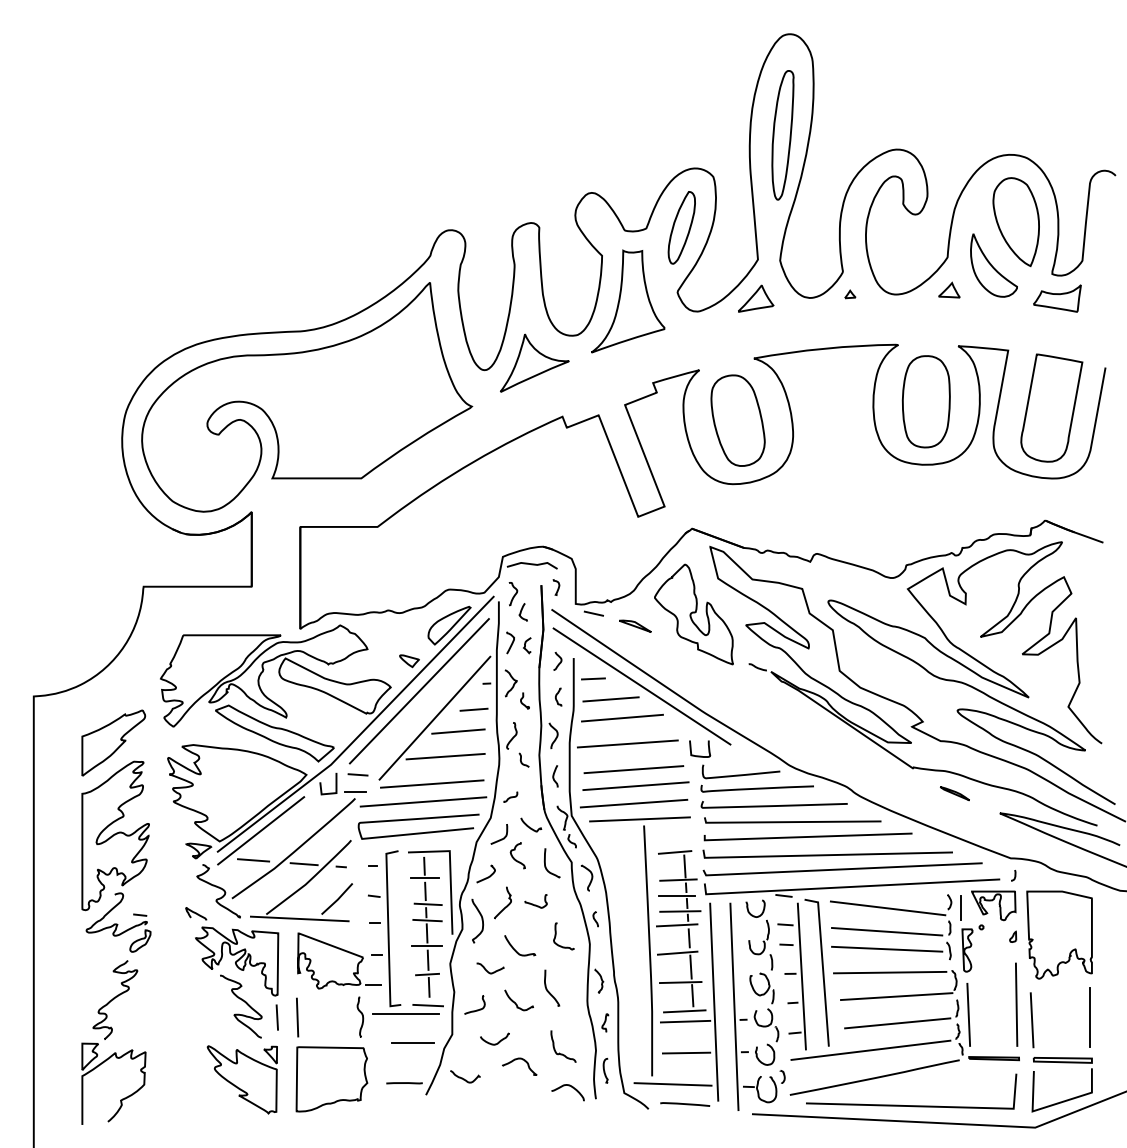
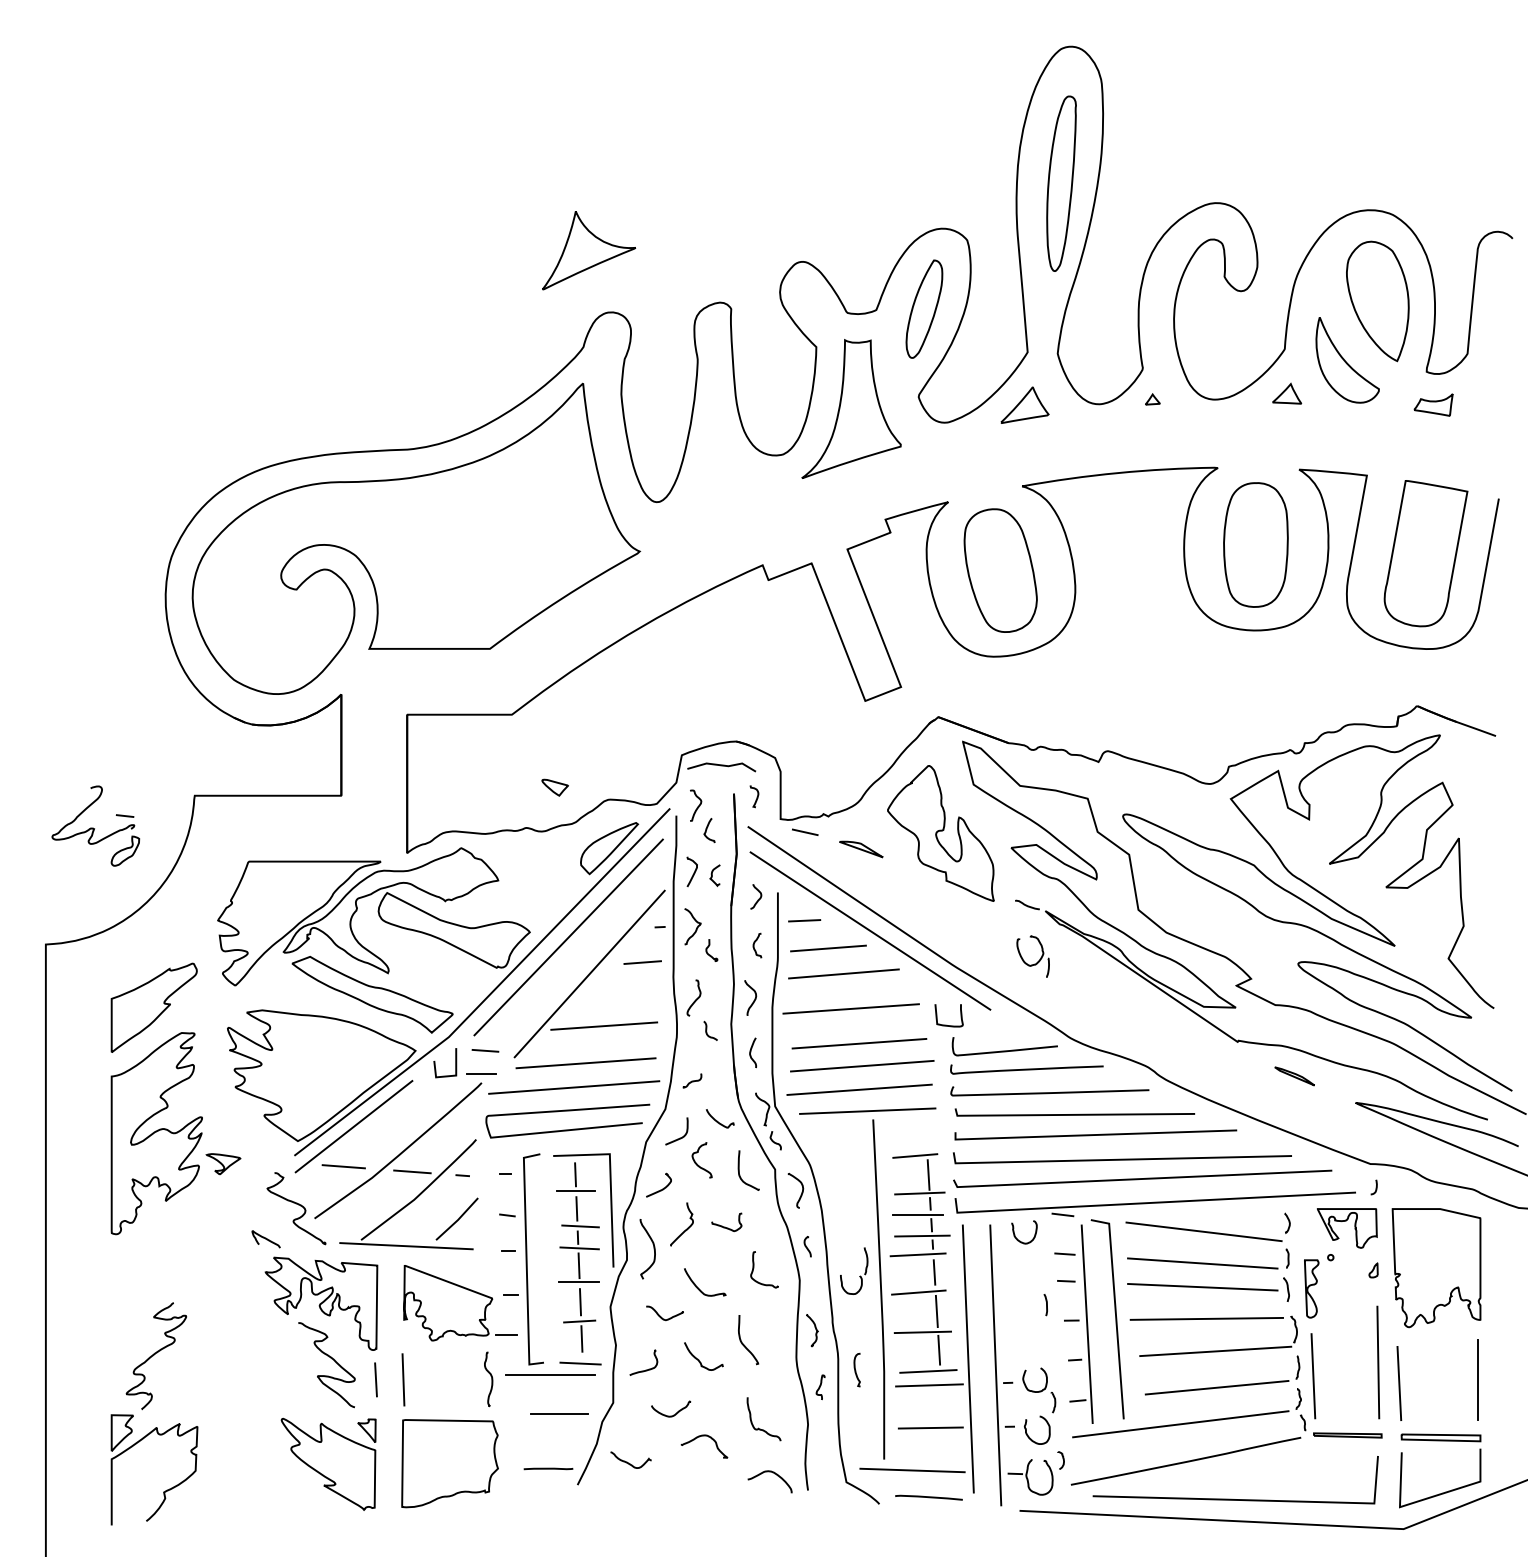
part: (1057, 298) -> (1433, 404), size x0.6
part: (535, 363) -> (589, 250), moved
part: (408, 661) -> (554, 787), moved
line: (458, 731) -> (621, 991), removed
part: (198, 851) -> (223, 1164), moved
line: (961, 907) -> (1303, 1230), removed
part: (118, 922) -> (95, 825), moved
part: (763, 940) -> (860, 1275), moved
part: (765, 992) -> (1037, 961), moved
curve: (604, 1070) -> (855, 1369), moved

